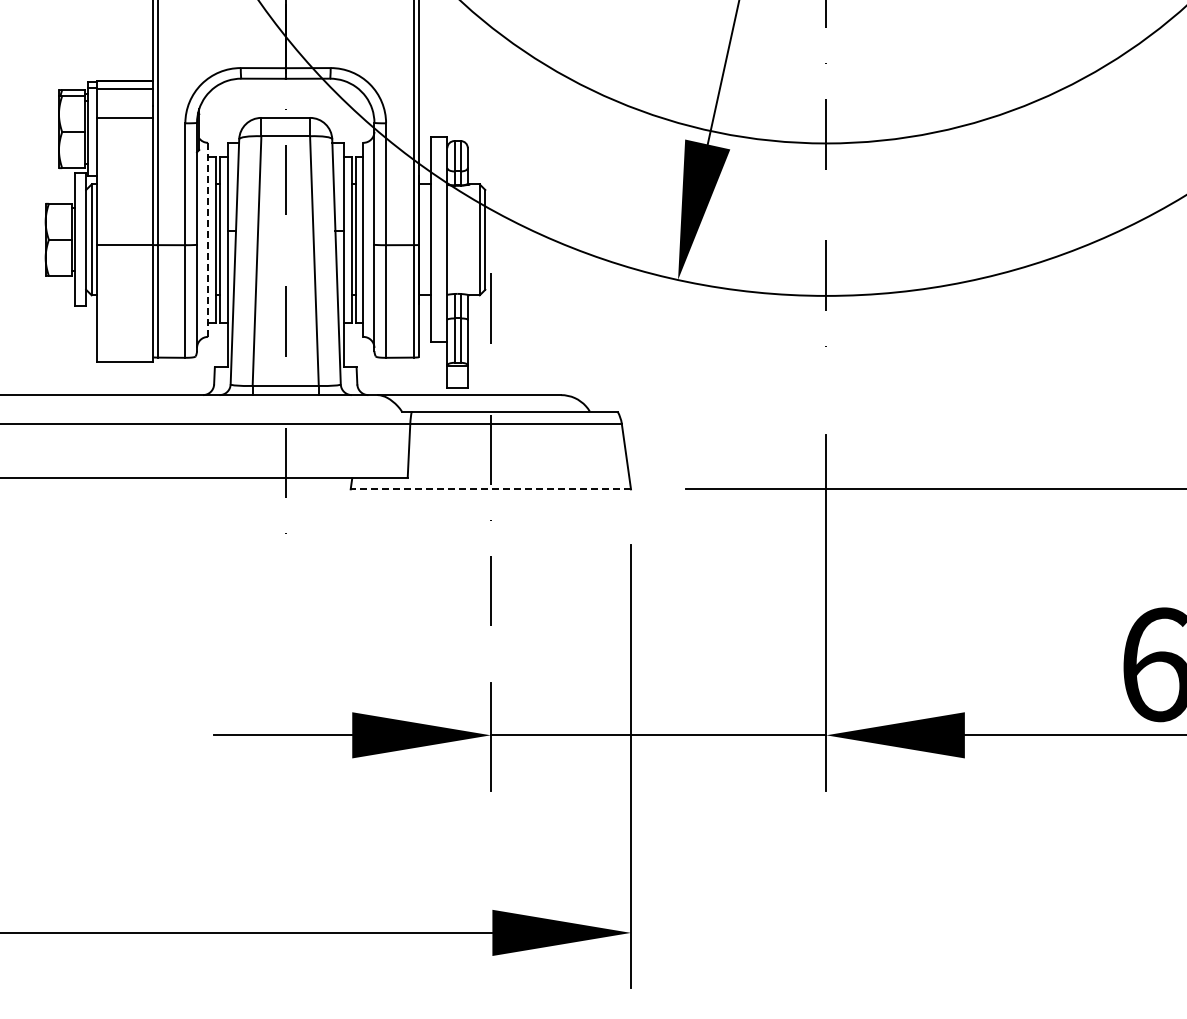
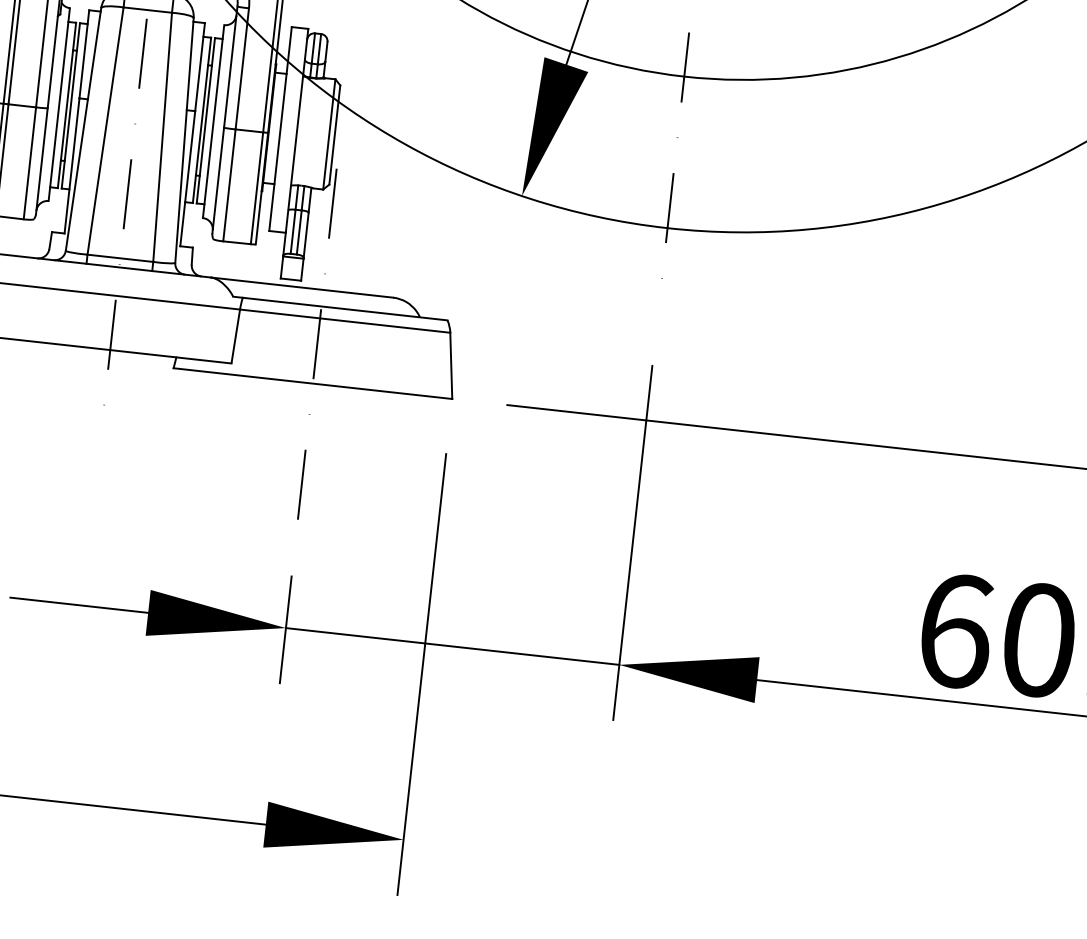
line: (208, 240) -> (59, 105), dashed -> solid
line: (490, 489) -> (312, 383), dashed -> solid

